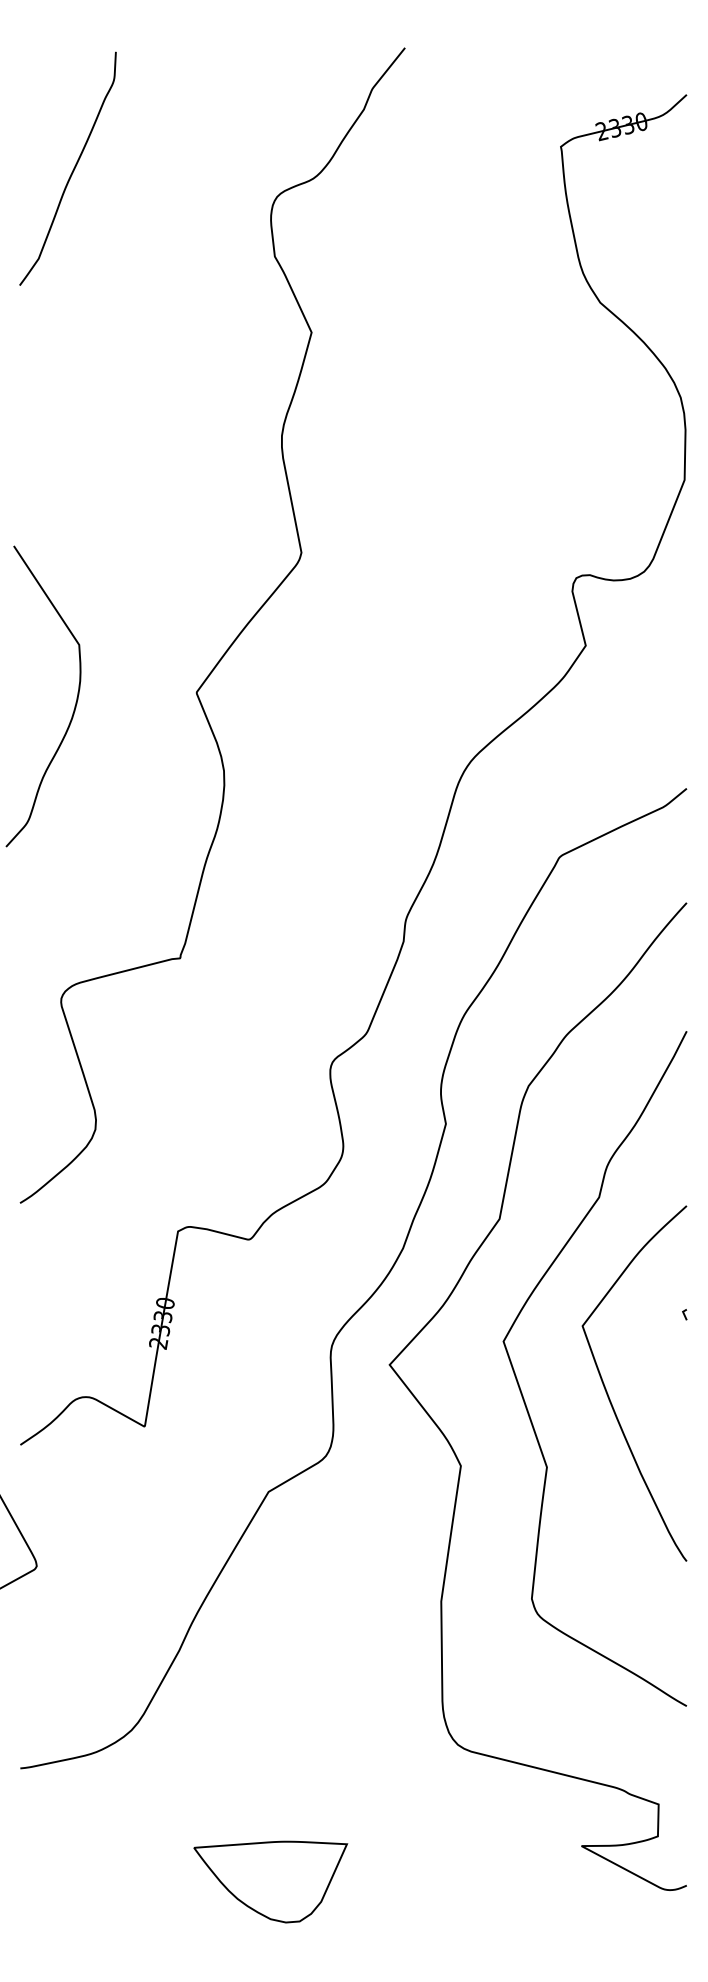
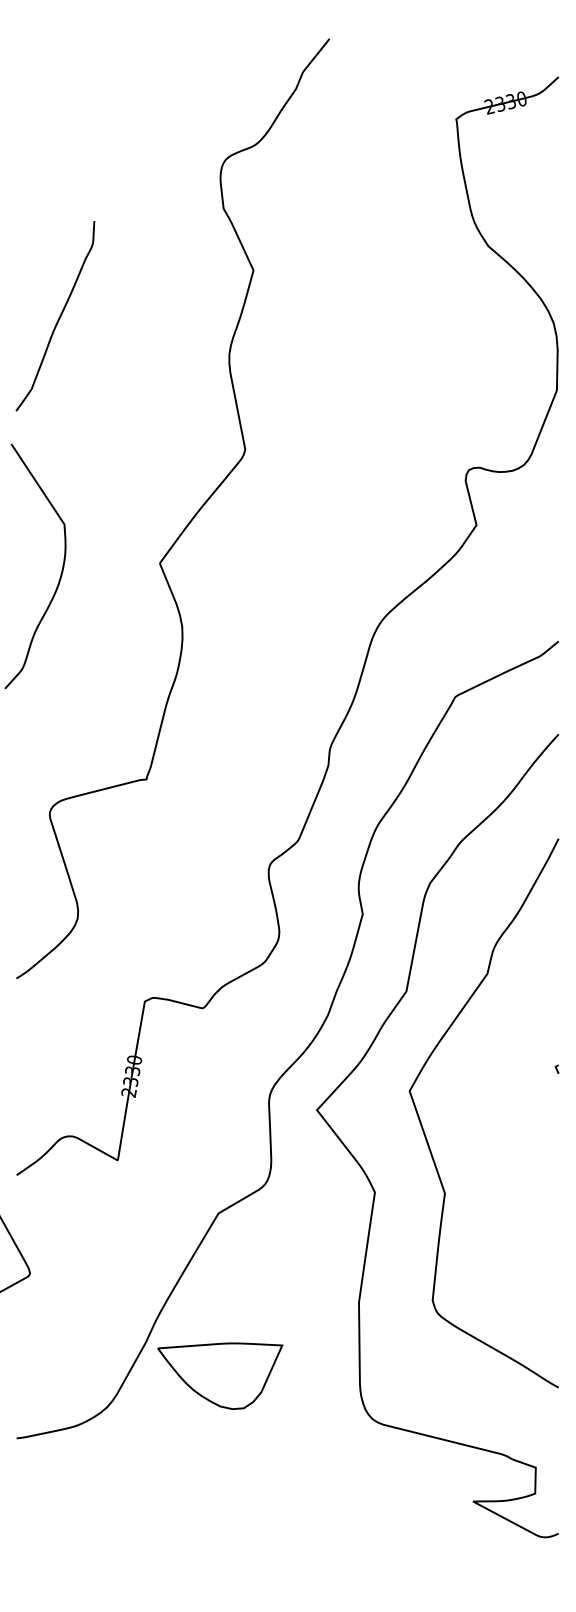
curve: (72, 170) -> (59, 317), moved
curve: (608, 1393) -> (495, 1133), removed
part: (270, 1881) -> (220, 1375), moved

